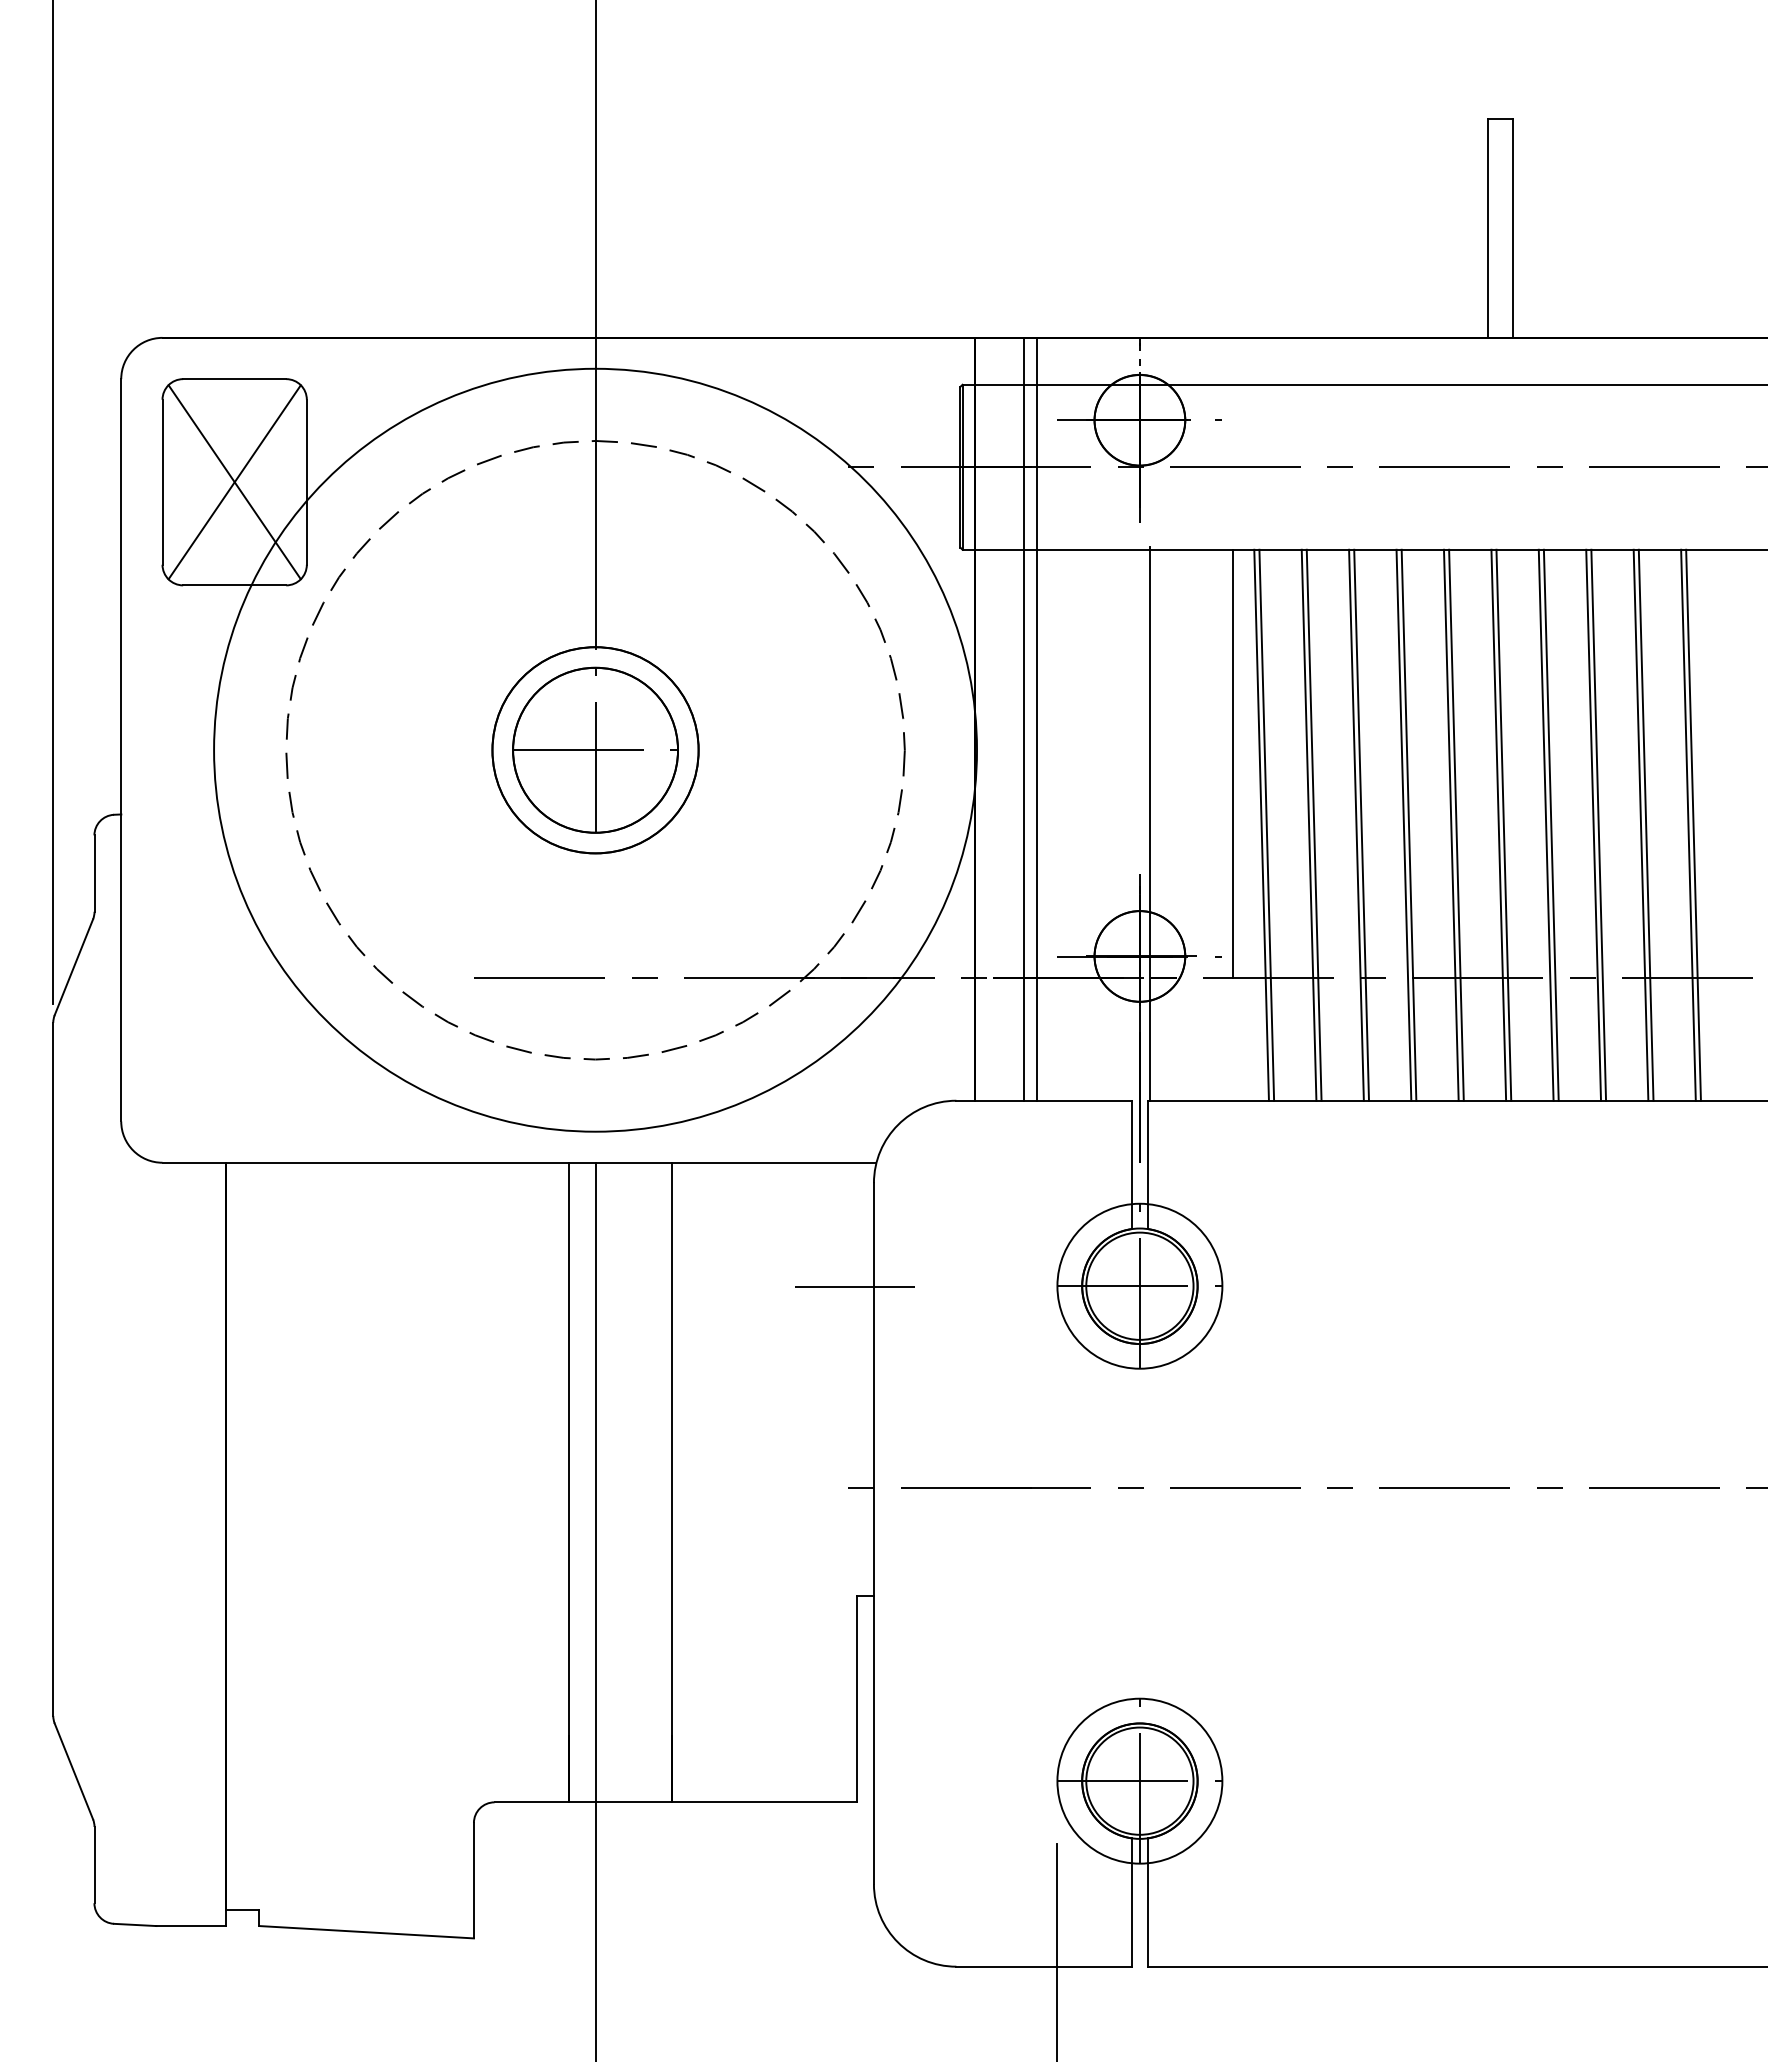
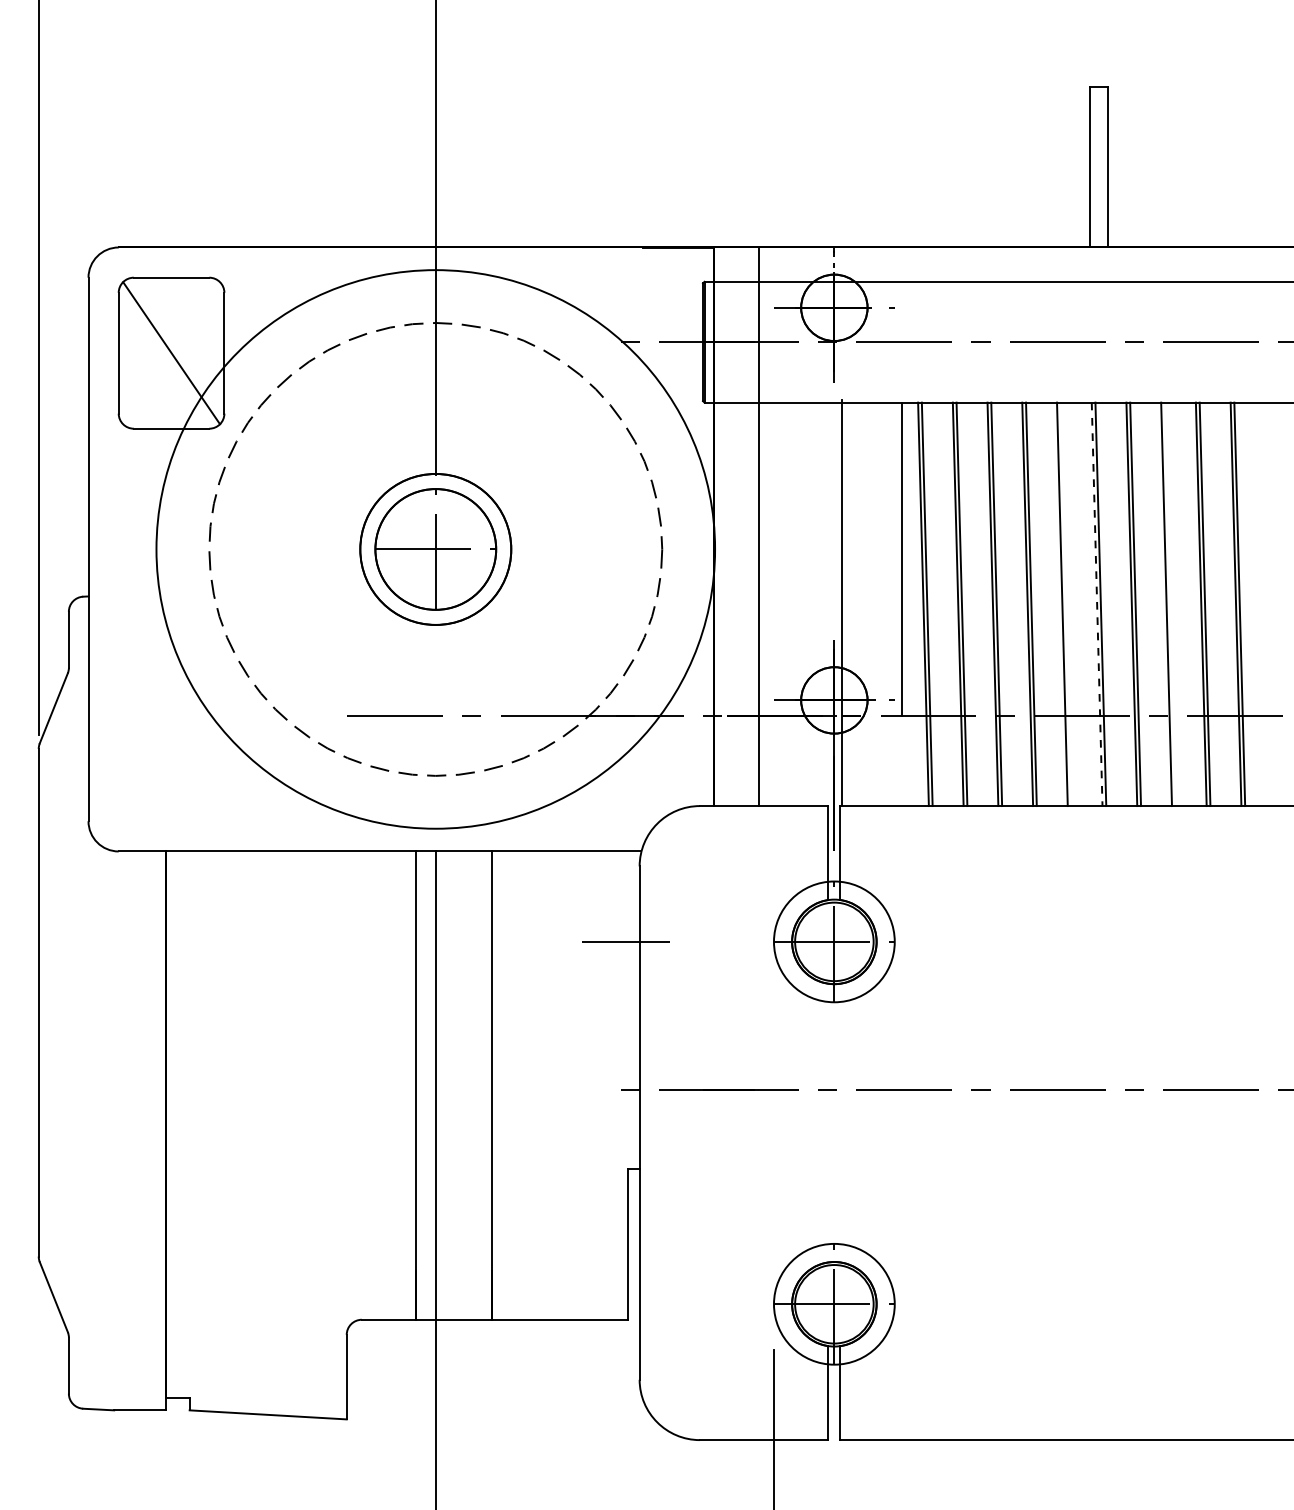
line: (234, 482) -> (171, 353), removed
line: (1024, 718) -> (749, 526), removed
line: (1456, 824) -> (1066, 603), removed
line: (1598, 824) -> (1170, 603), removed
line: (1498, 825) -> (1096, 604), solid -> dashed

